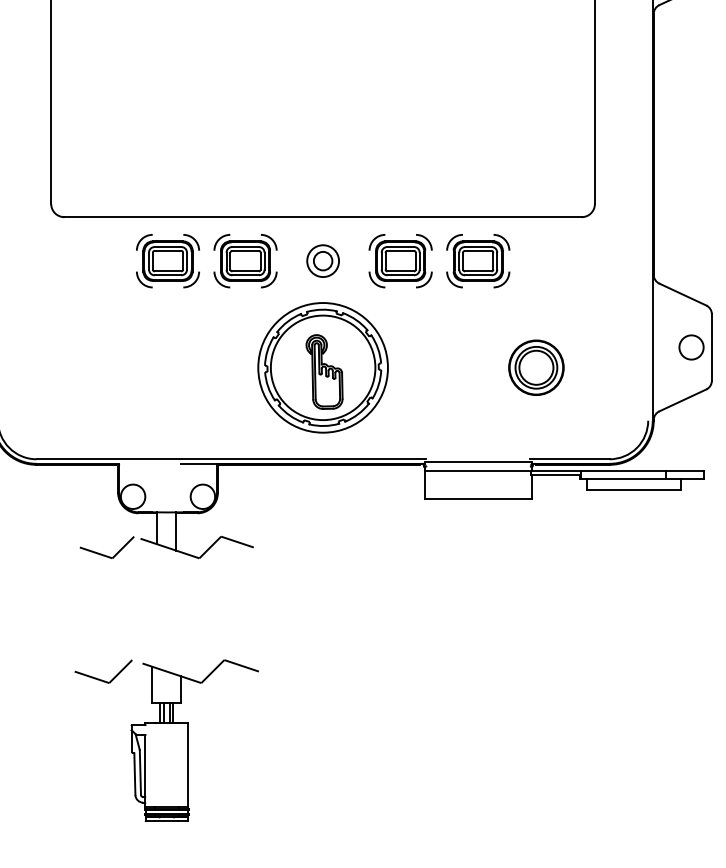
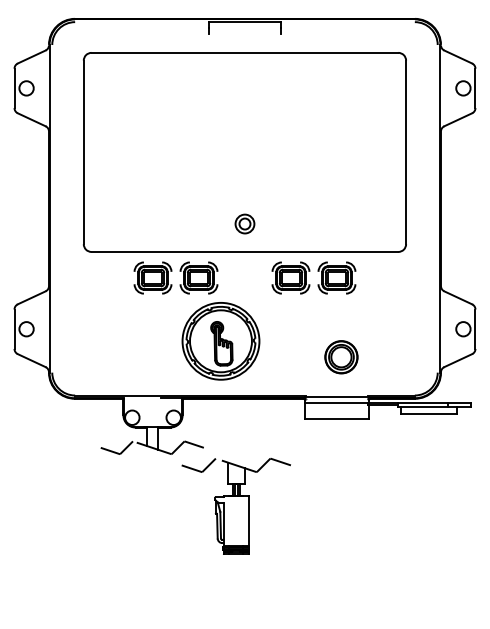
part: (322, 260) -> (244, 223), moved
part: (322, 368) -> (220, 341), moved
part: (536, 368) -> (341, 357), moved
part: (165, 740) -> (235, 506), moved

